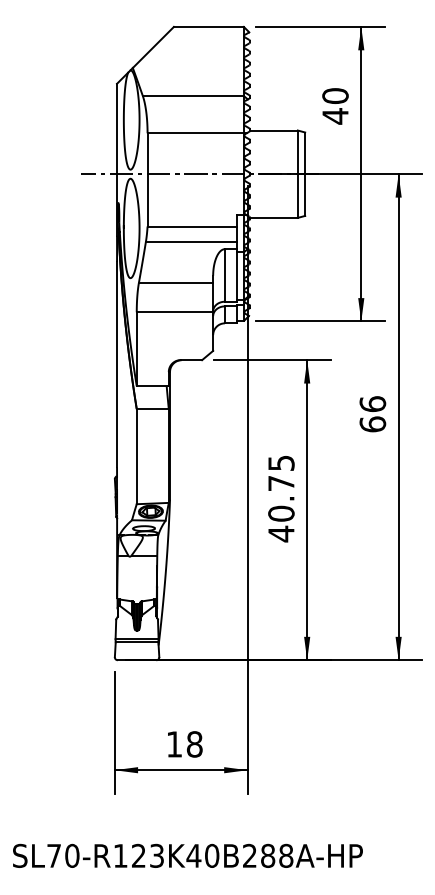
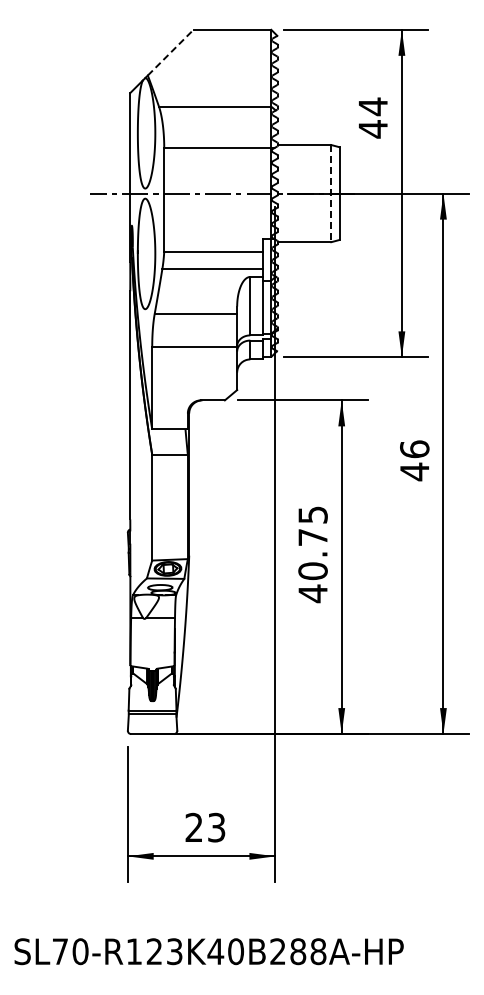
line: (154, 47) -> (171, 52), solid -> dashed
text: (334, 95) -> (372, 106), 40 -> 44
line: (297, 174) -> (331, 193), solid -> dashed
text: (372, 424) -> (414, 471), 66 -> 46
text: (184, 744) -> (205, 827), 18 -> 23

